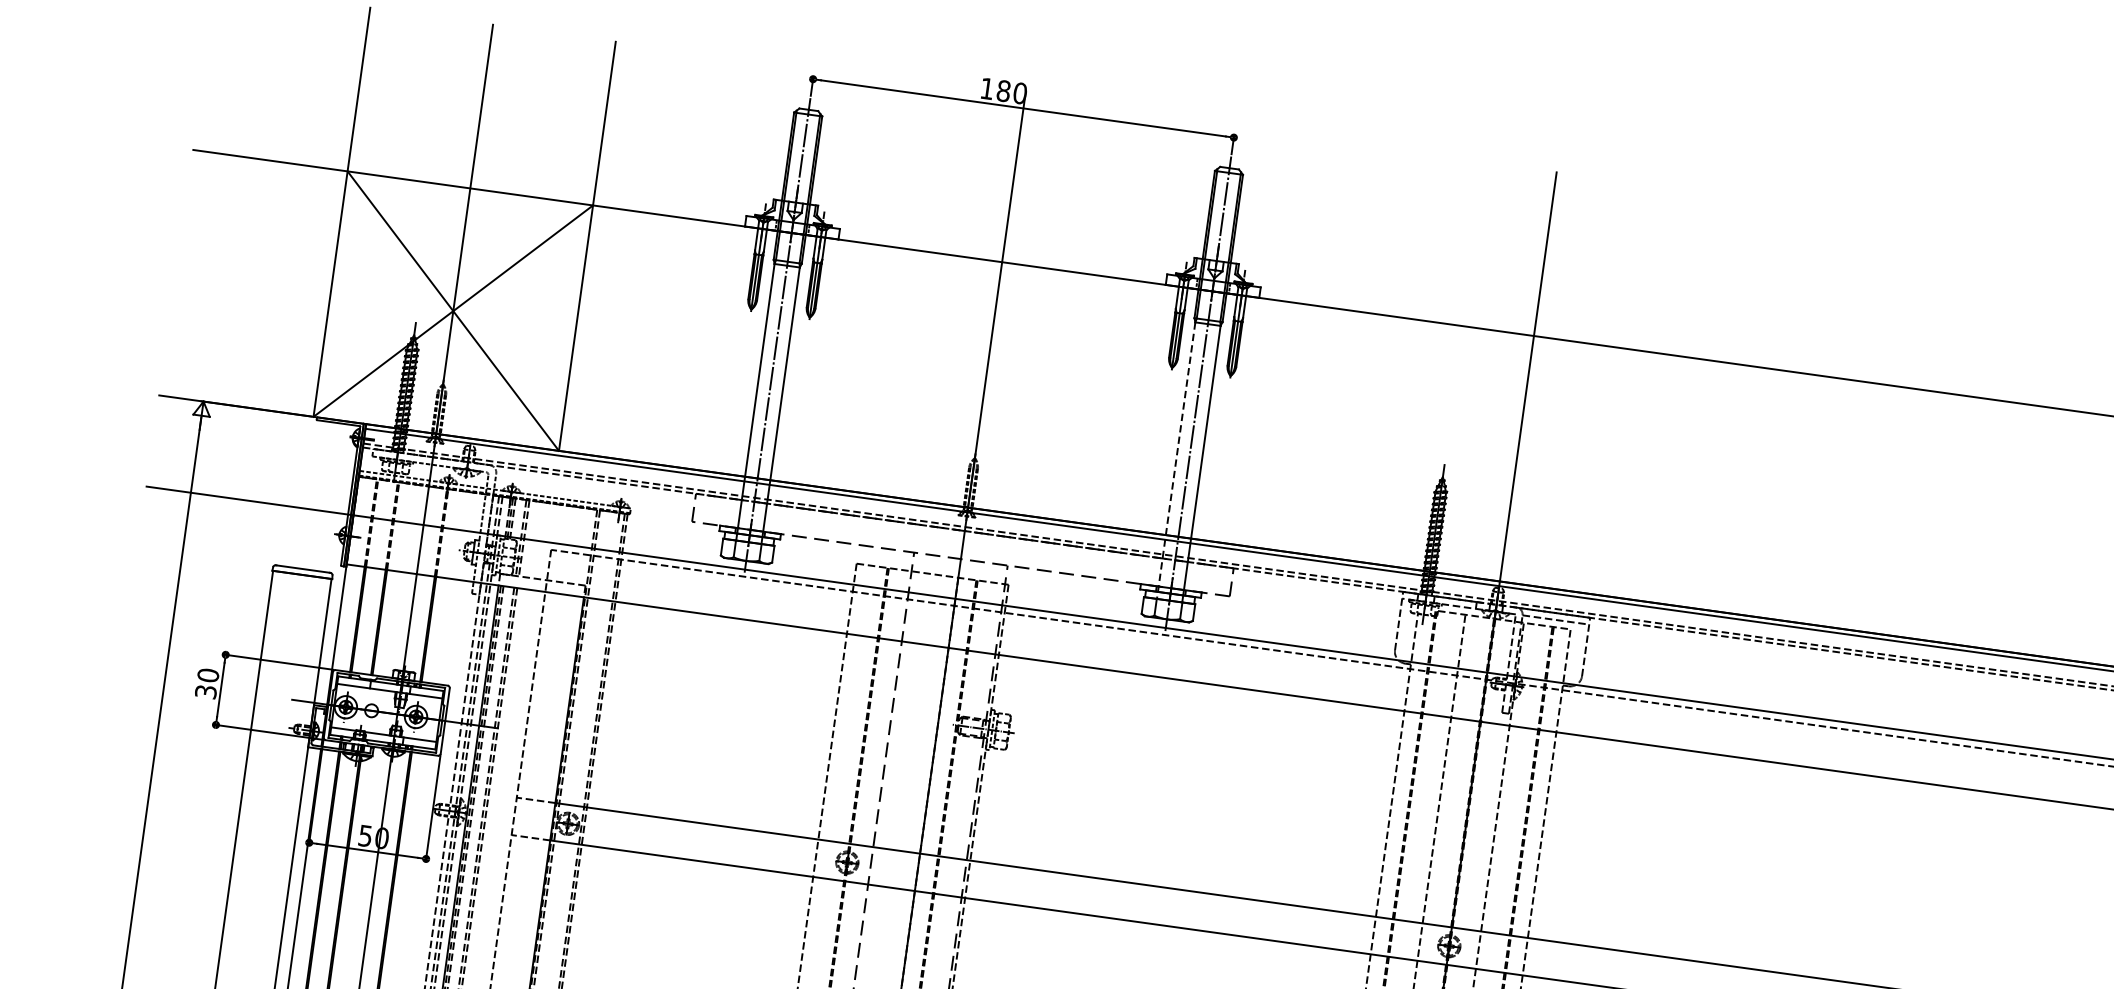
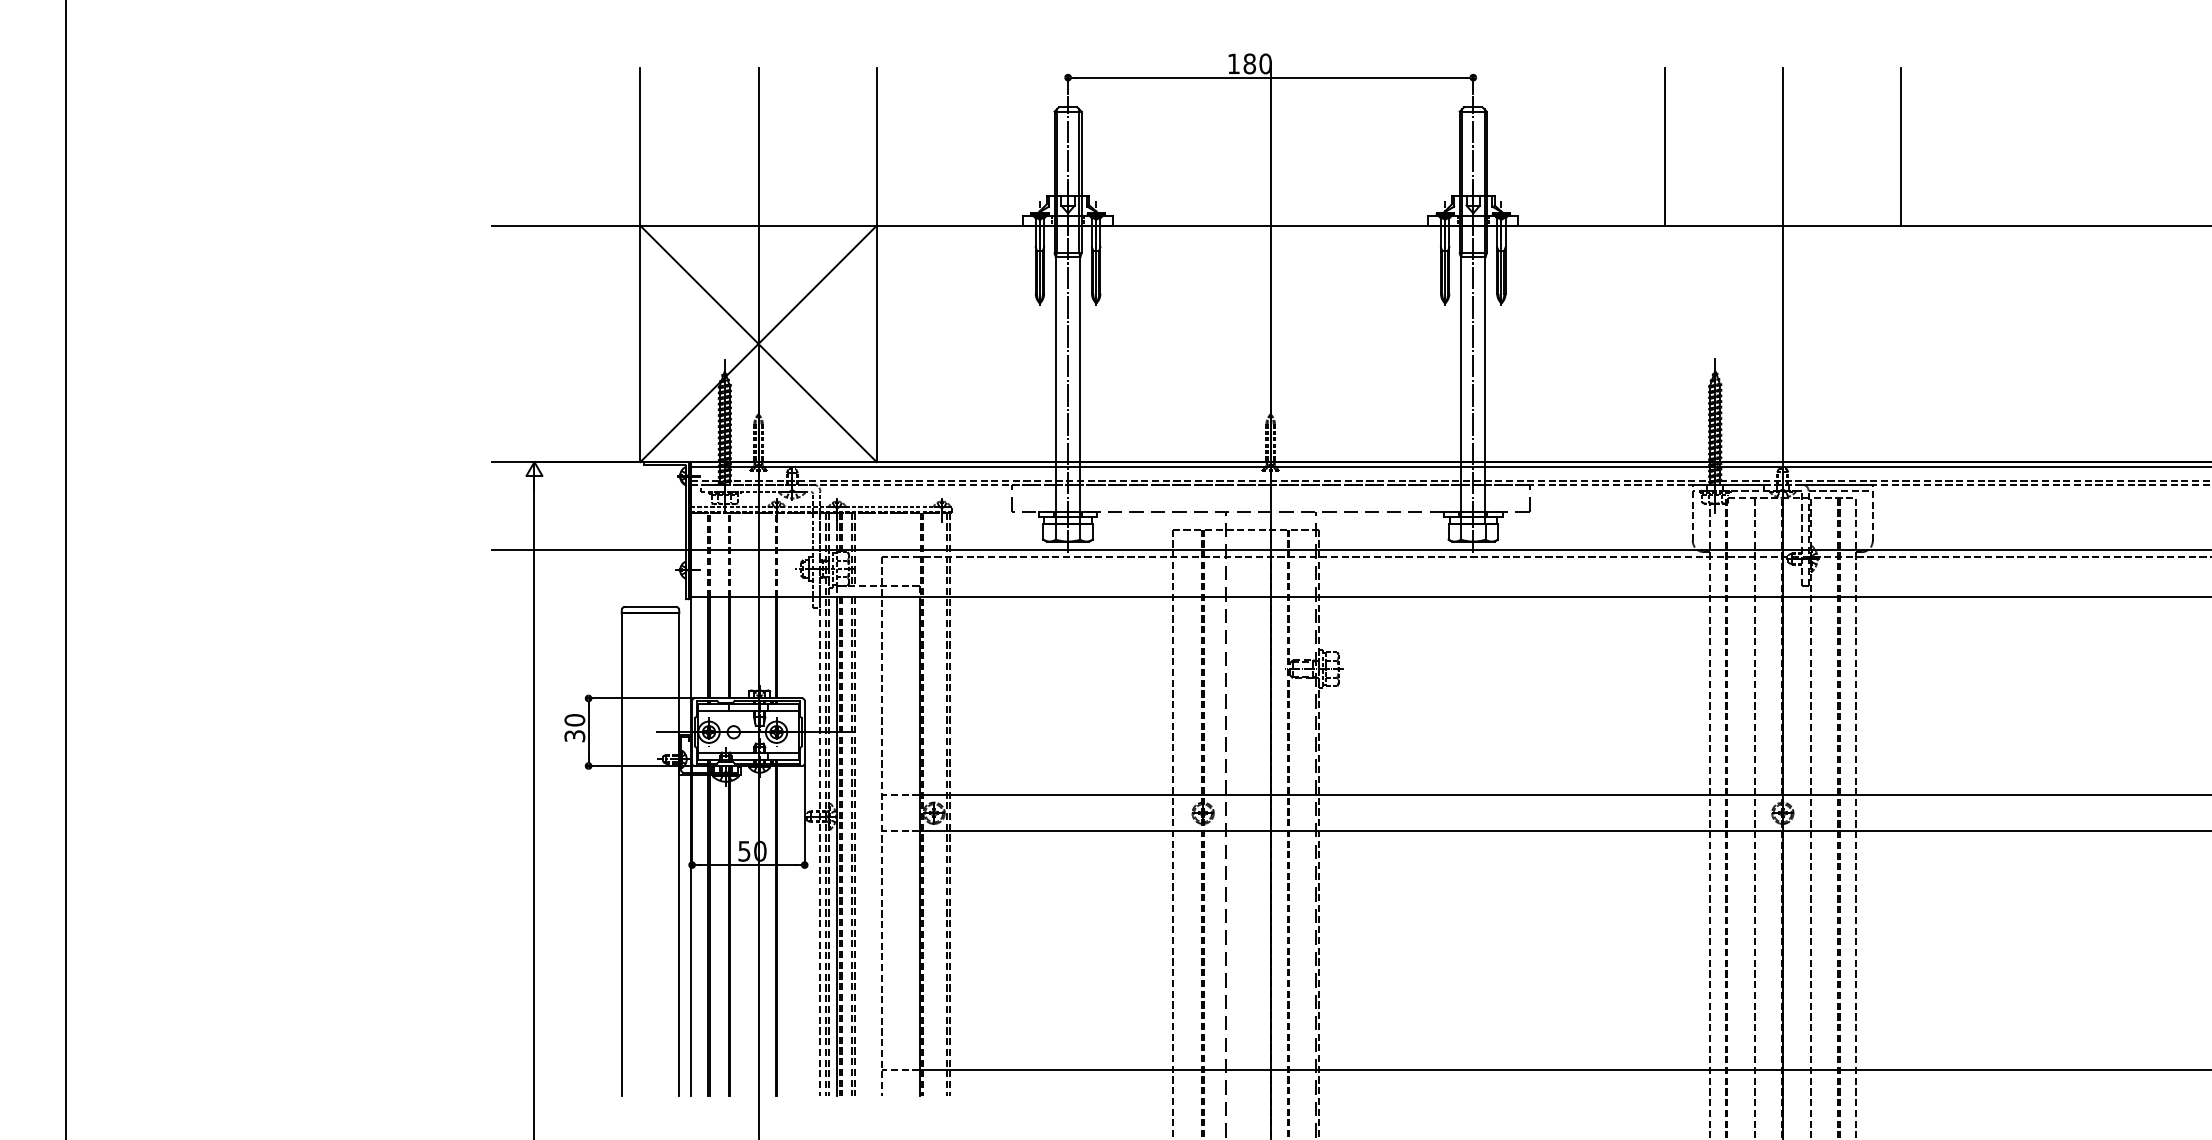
line: (1422, 236) -> (1664, 146), added
line: (1667, 270) -> (1900, 146), added
line: (1176, 460) -> (1461, 390), dashed -> solid

